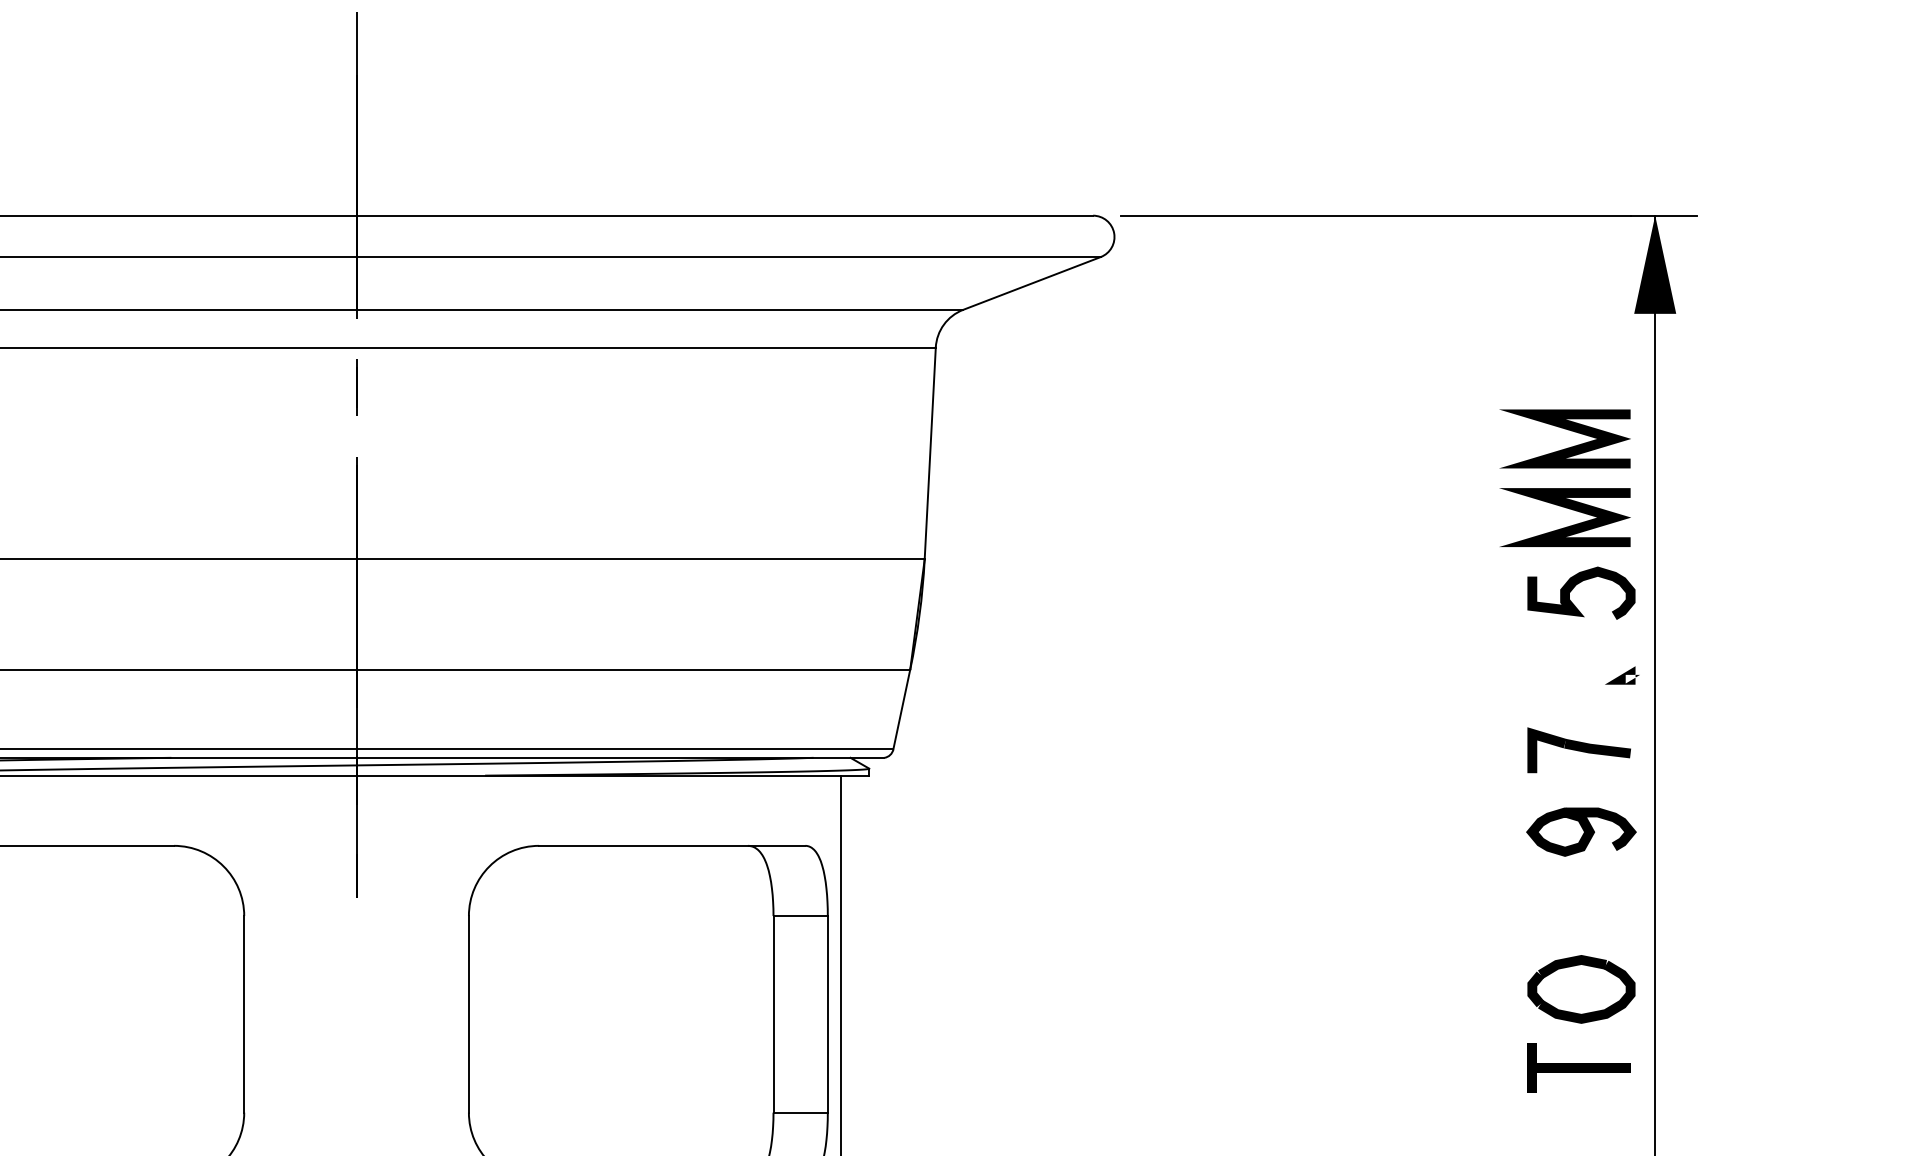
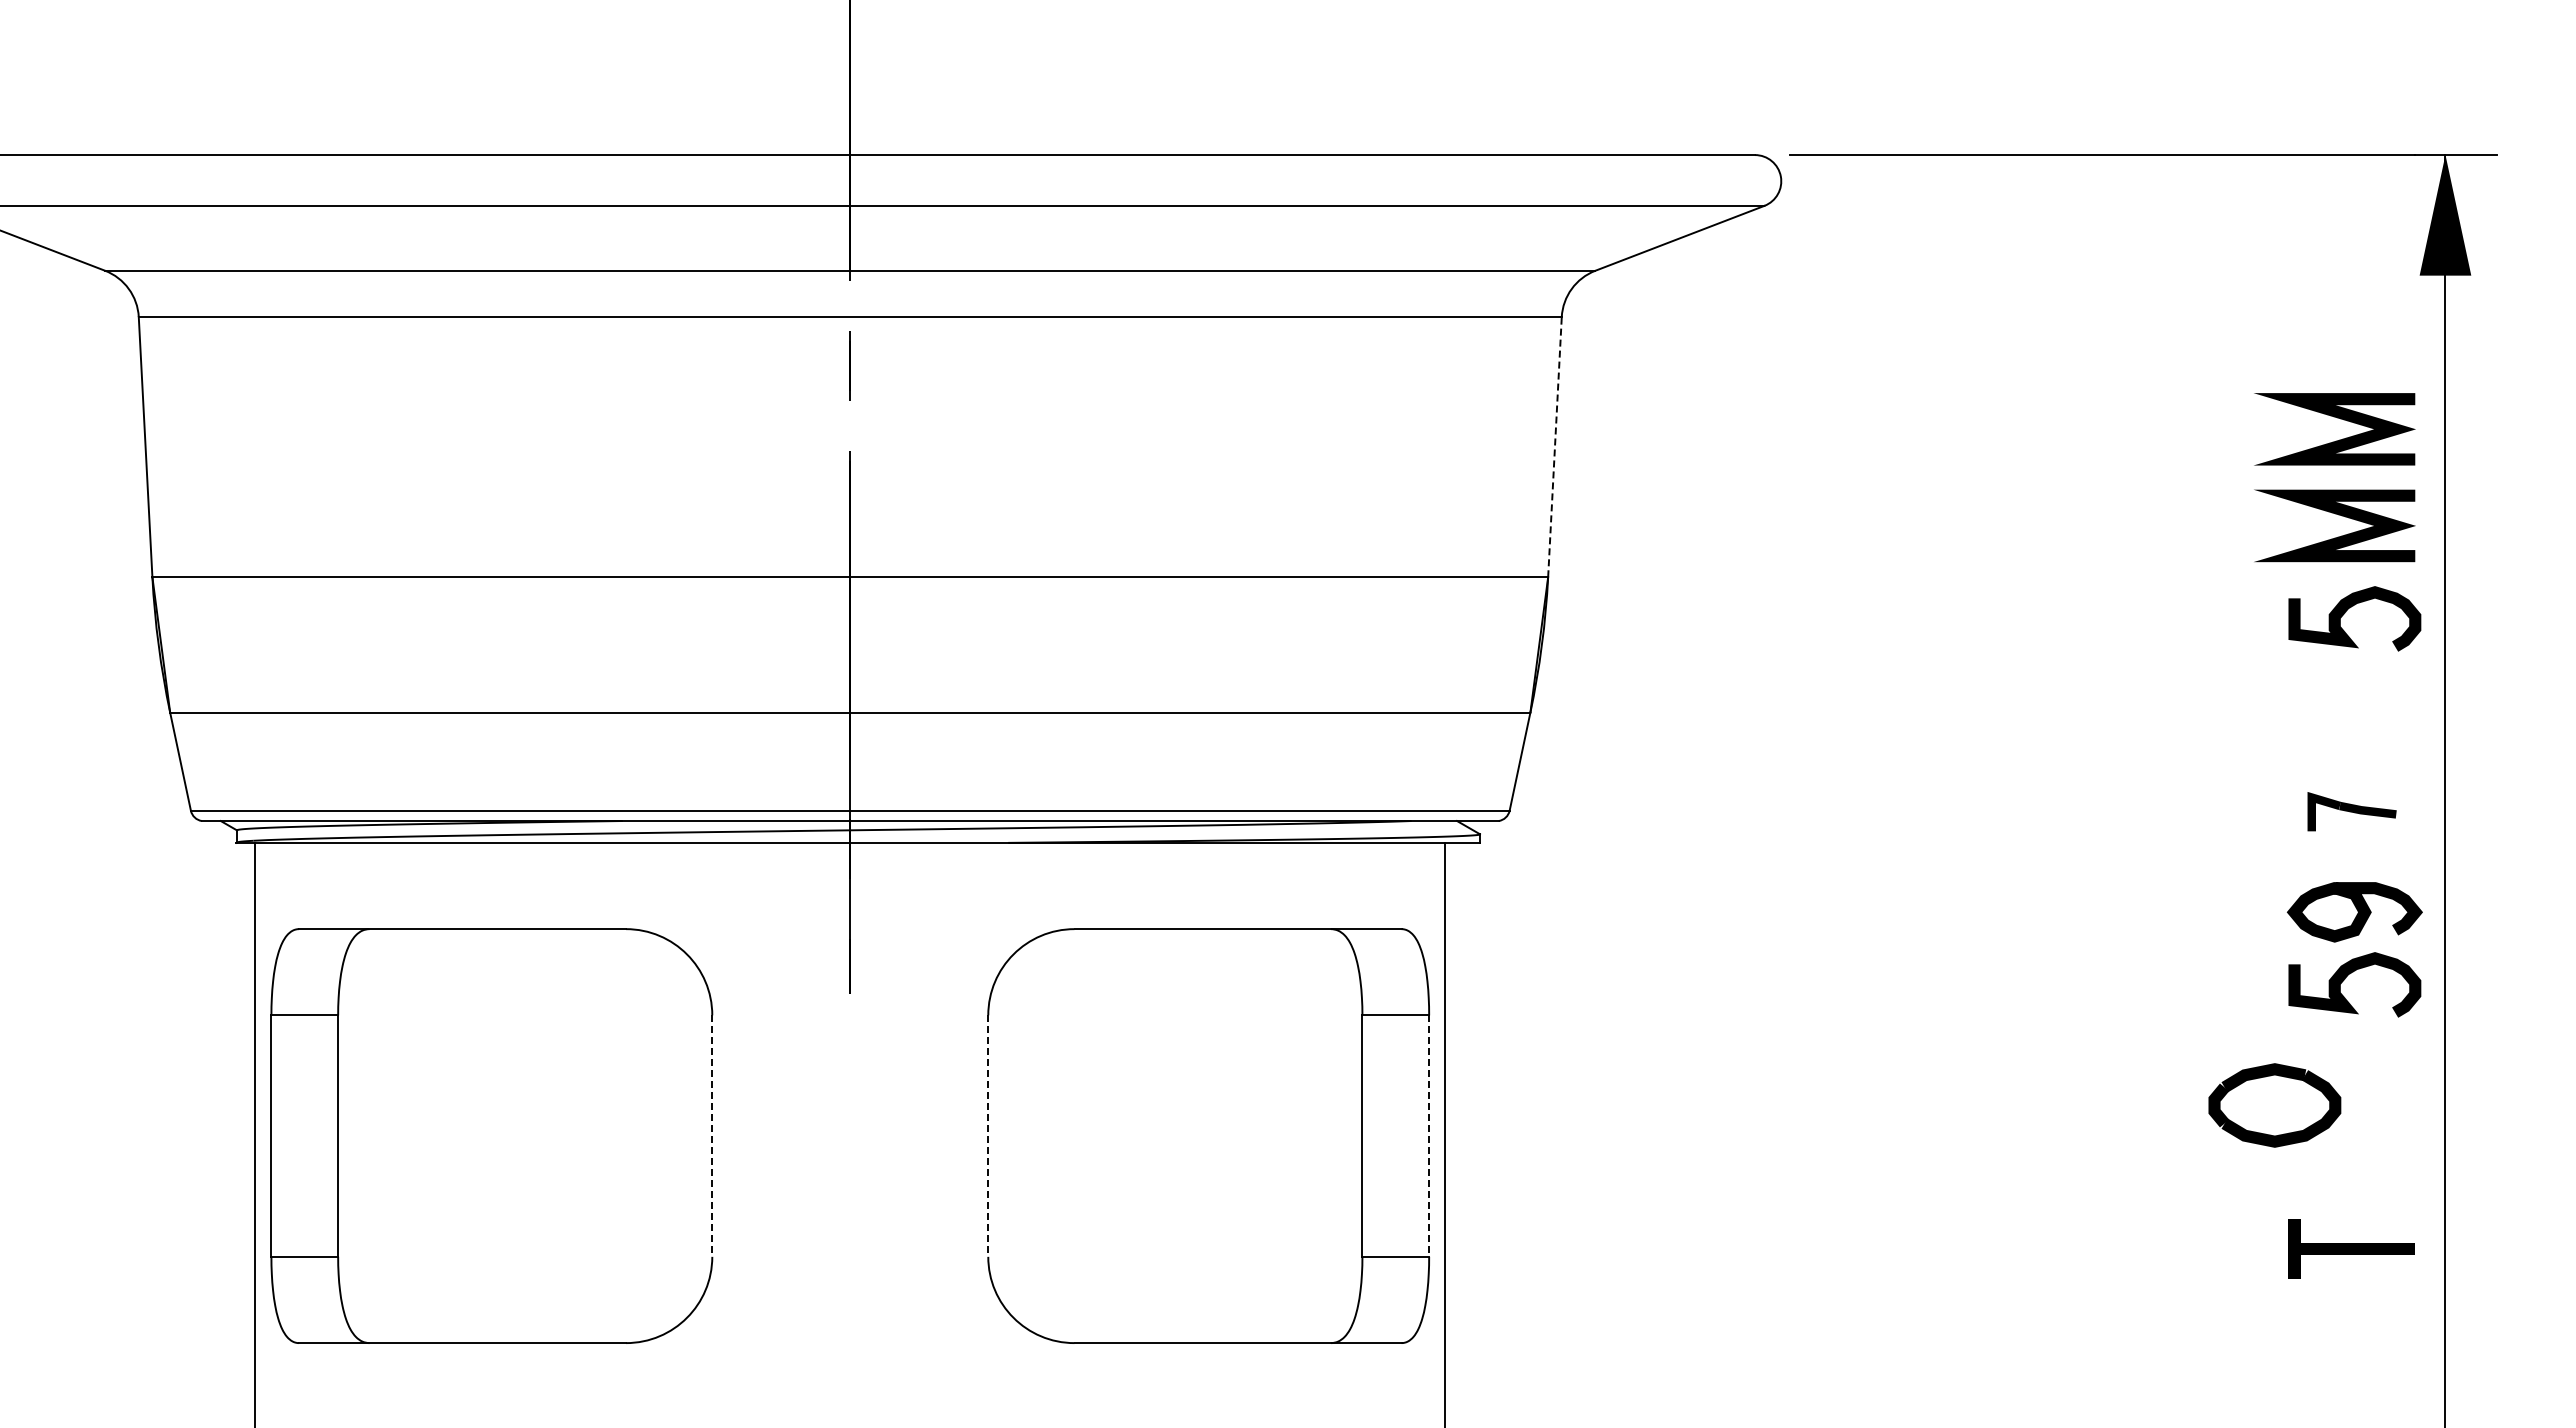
line: (929, 452) -> (1554, 446), solid -> dashed
part: (1622, 675) -> (2405, 719), removed
part: (1578, 750) -> (2351, 811), size x0.7
curve: (1573, 886) -> (2345, 979), added
part: (1581, 989) -> (2274, 1105), moved
line: (244, 1014) -> (712, 1136), solid -> dashed
line: (469, 1014) -> (988, 1136), solid -> dashed
line: (828, 1014) -> (1429, 1136), solid -> dashed
part: (1578, 1067) -> (2351, 1248), moved

